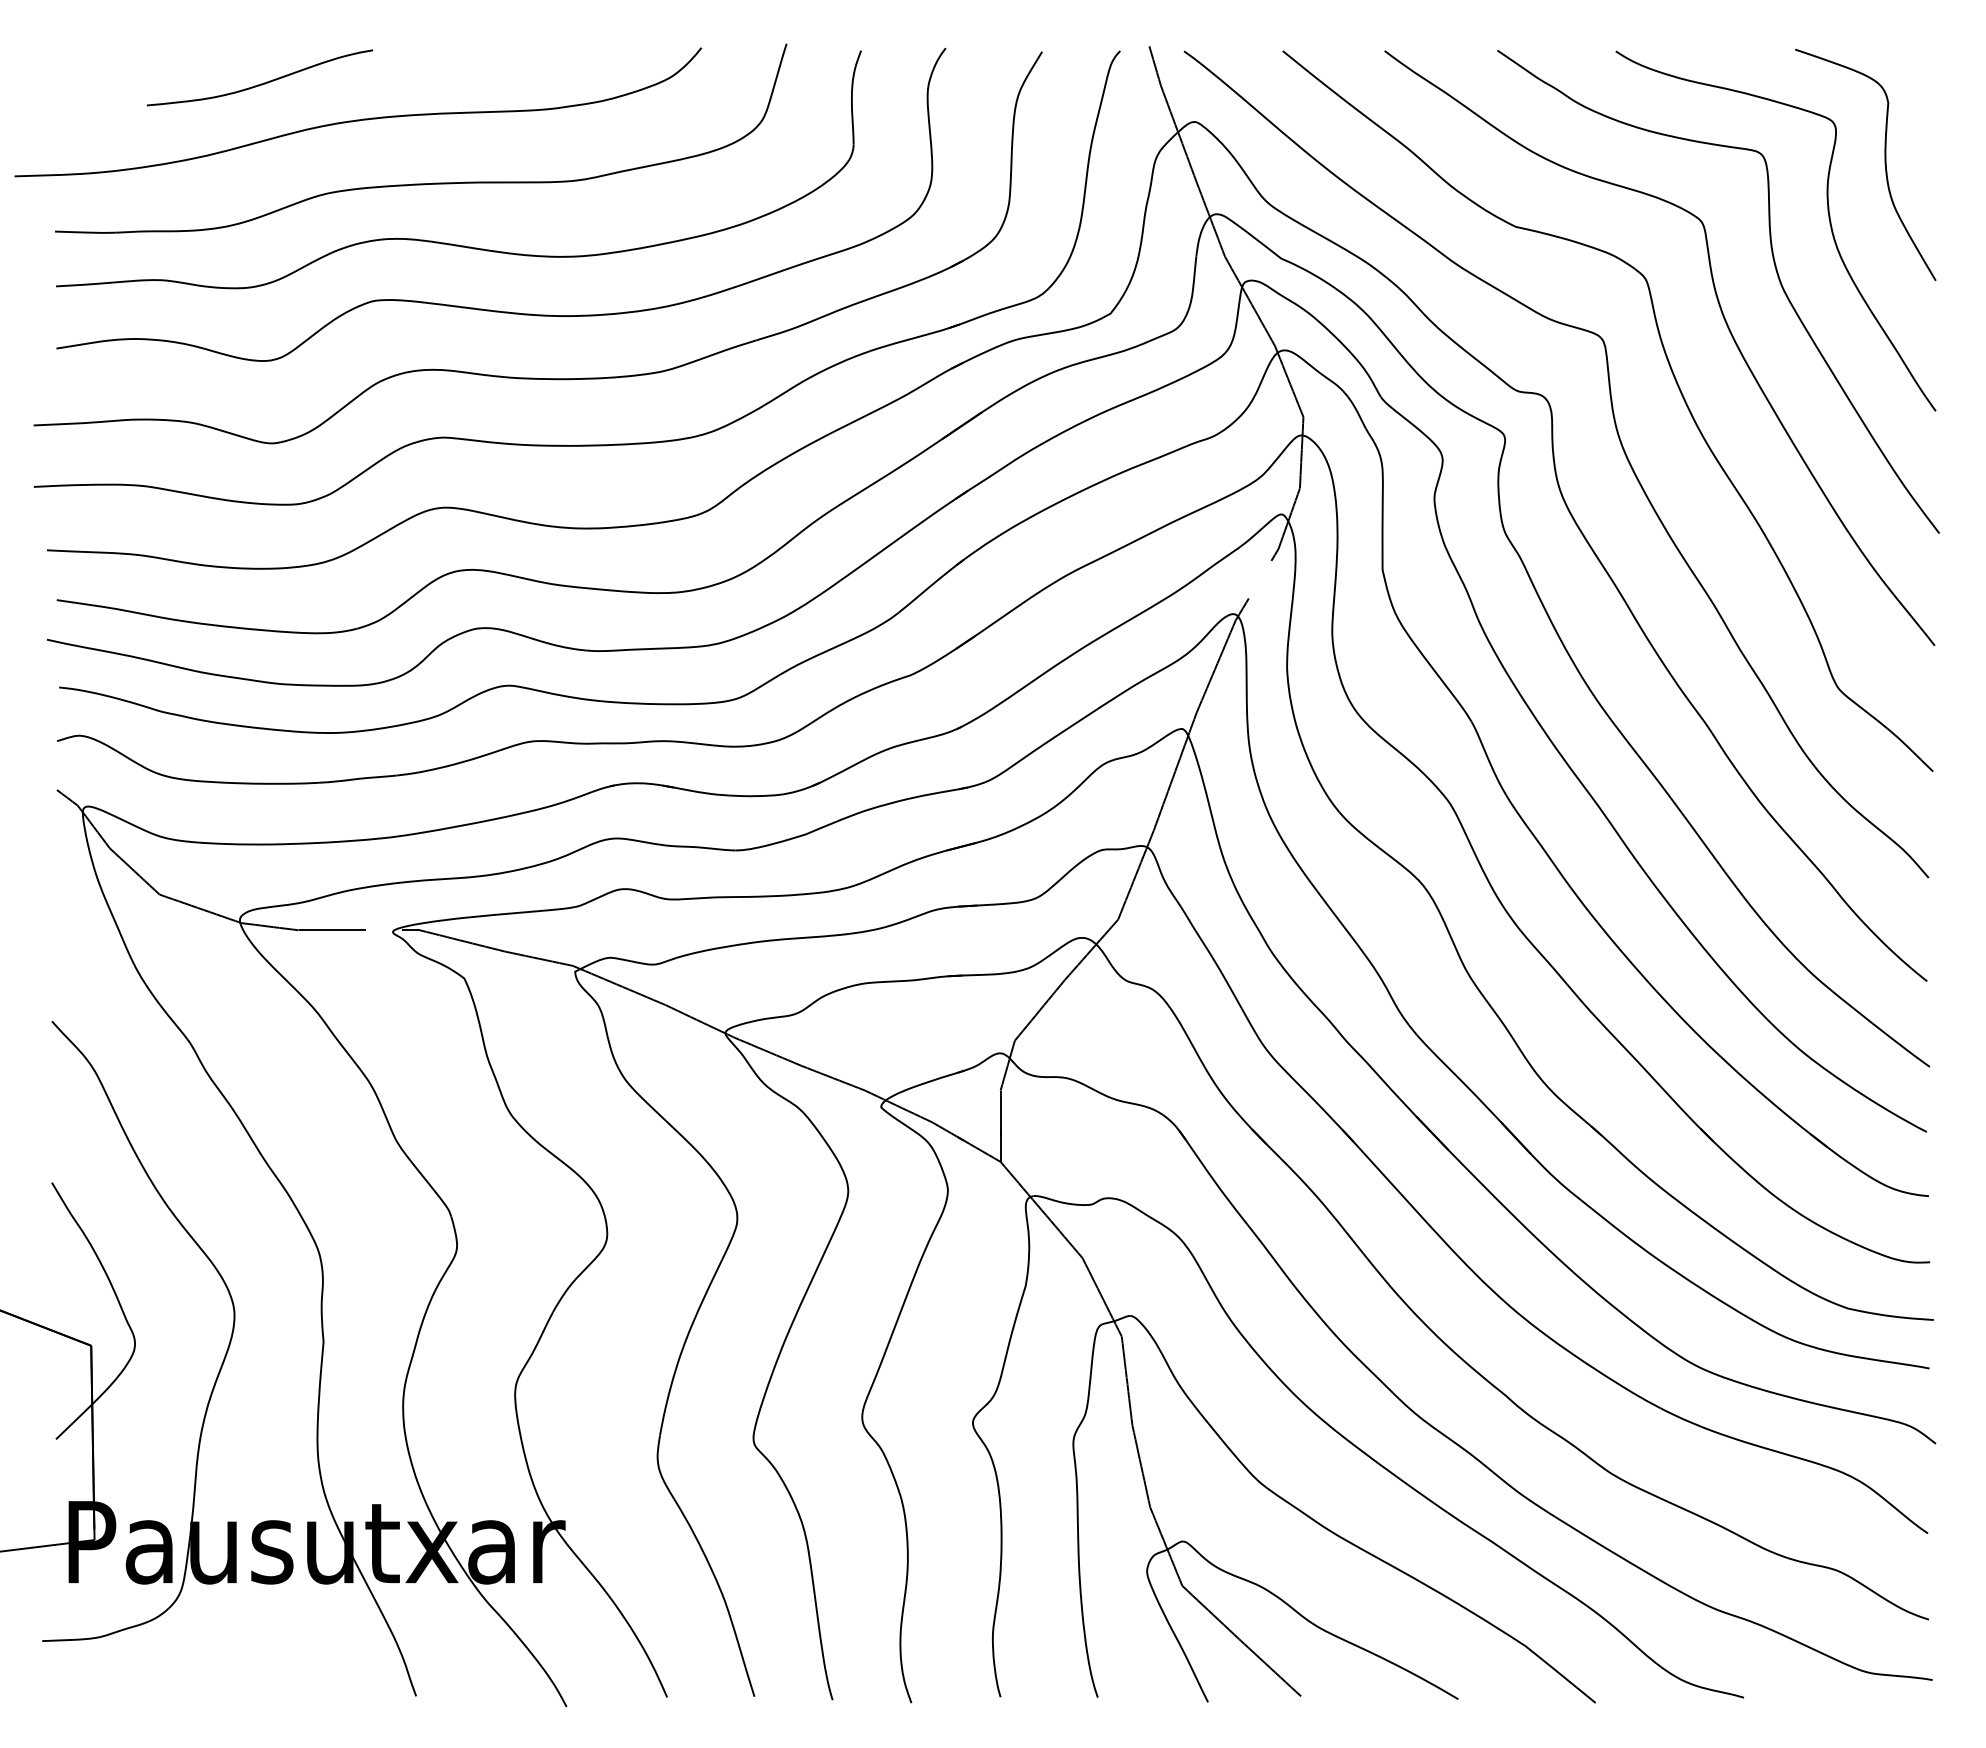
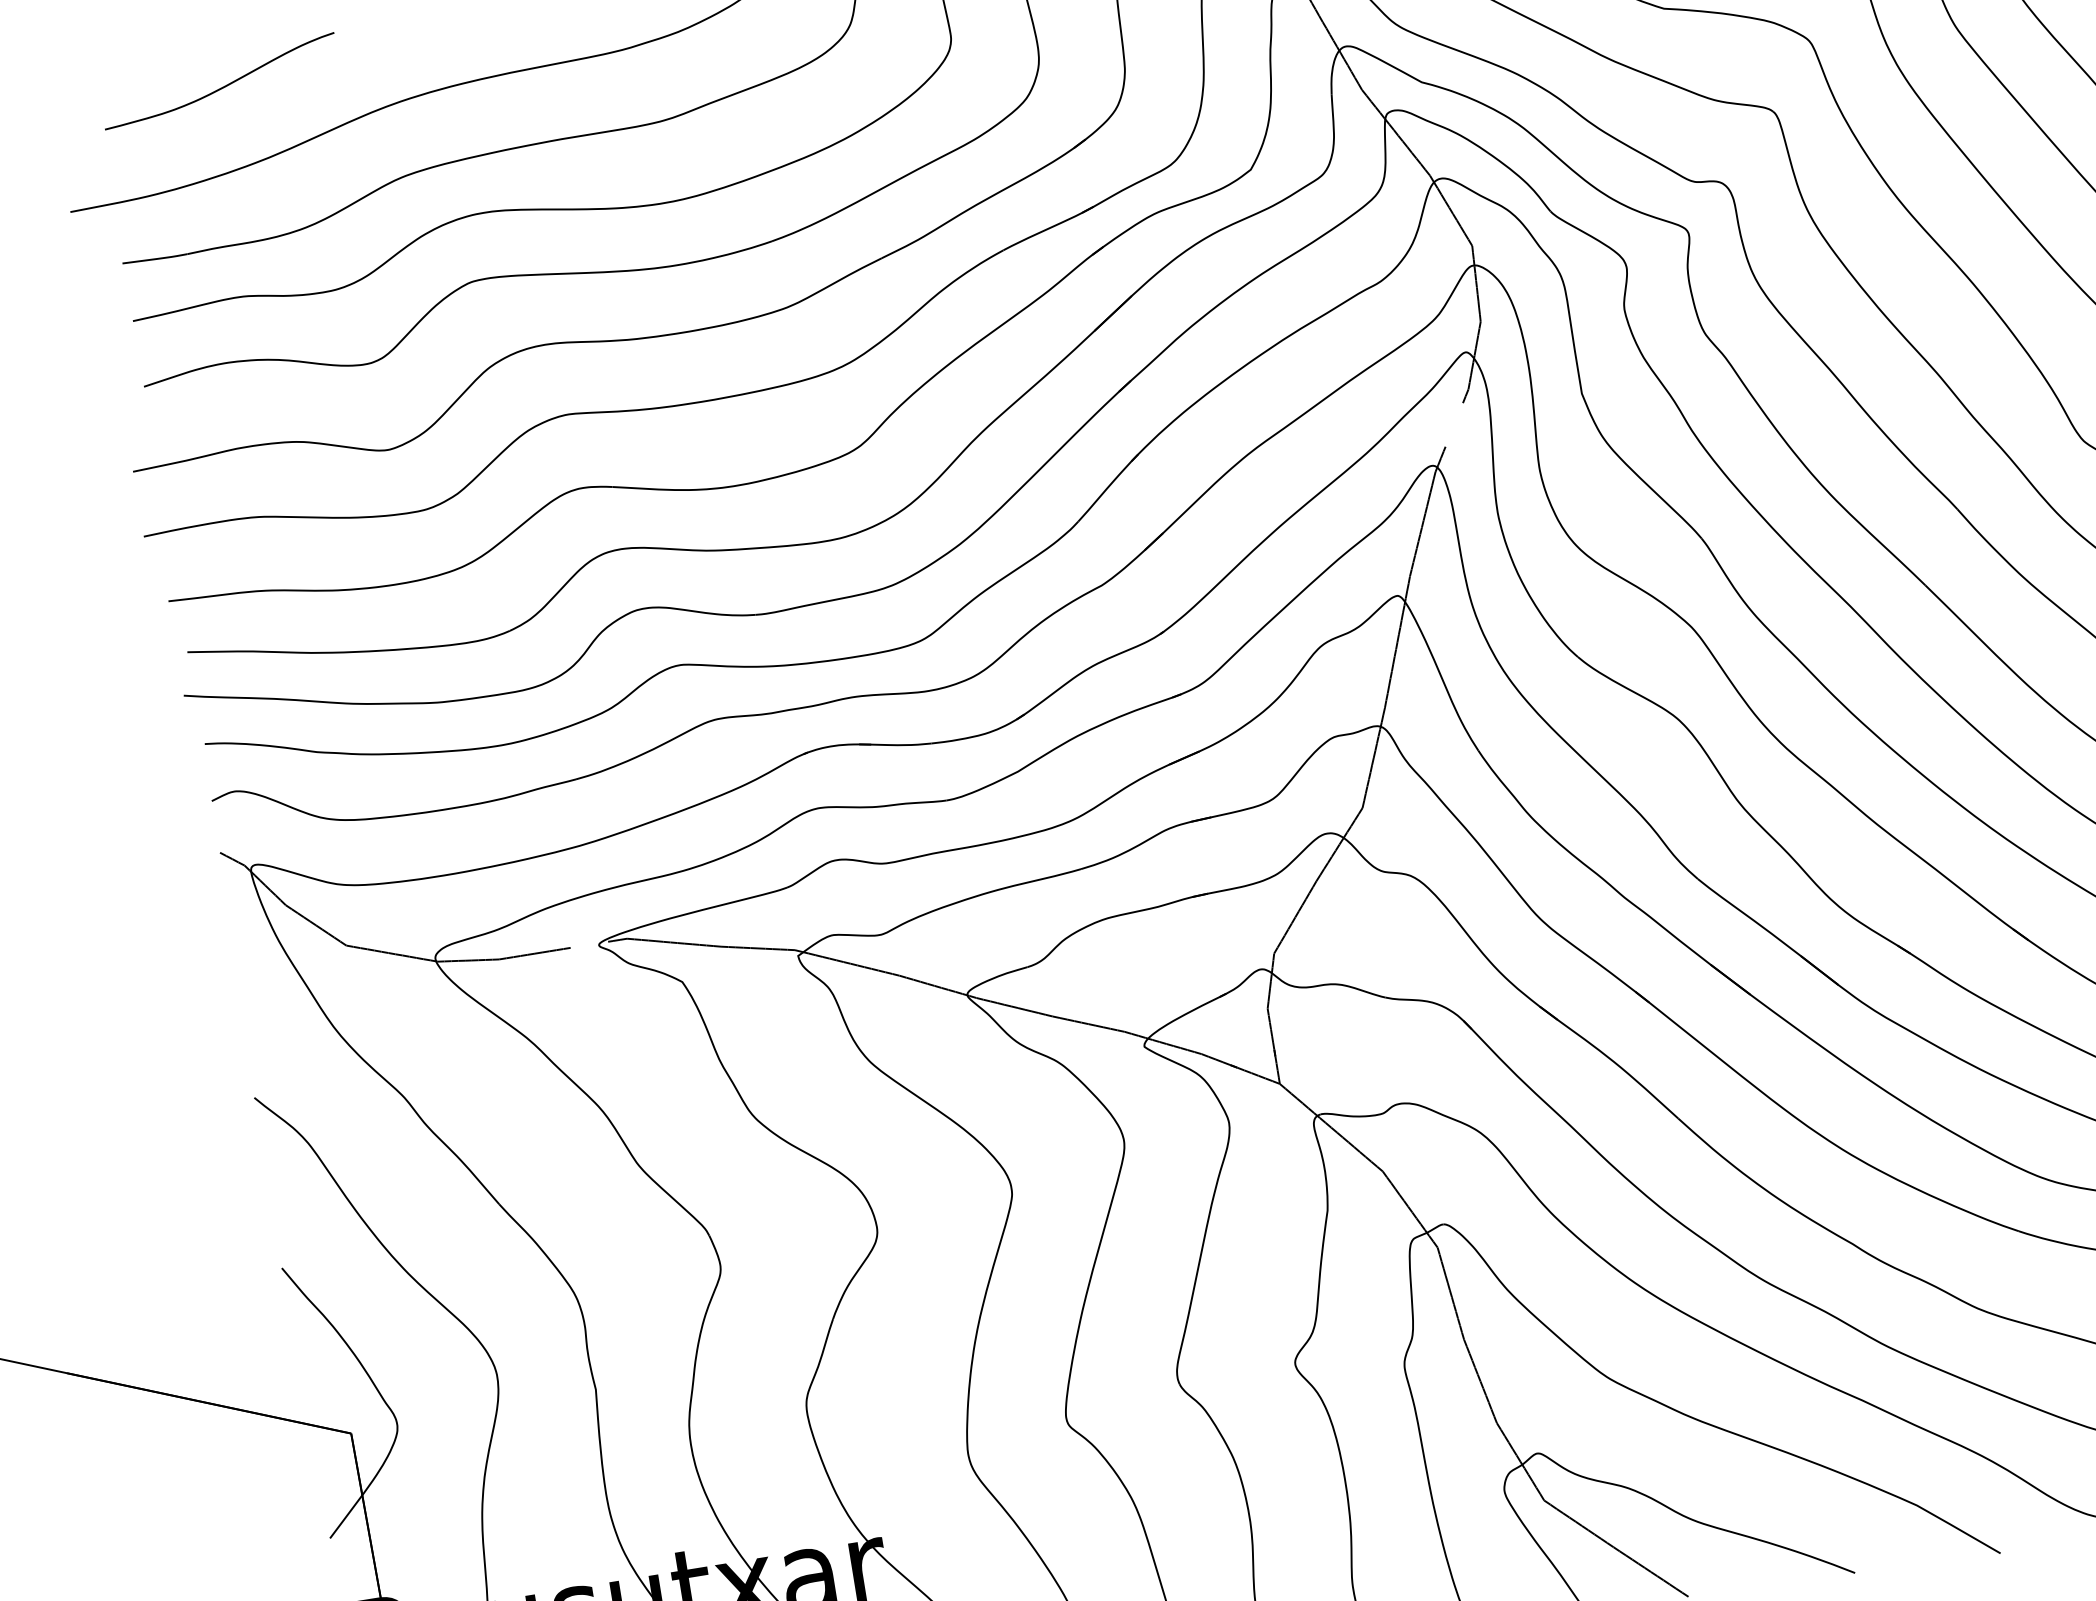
curve: (260, 83) -> (221, 87), moved

